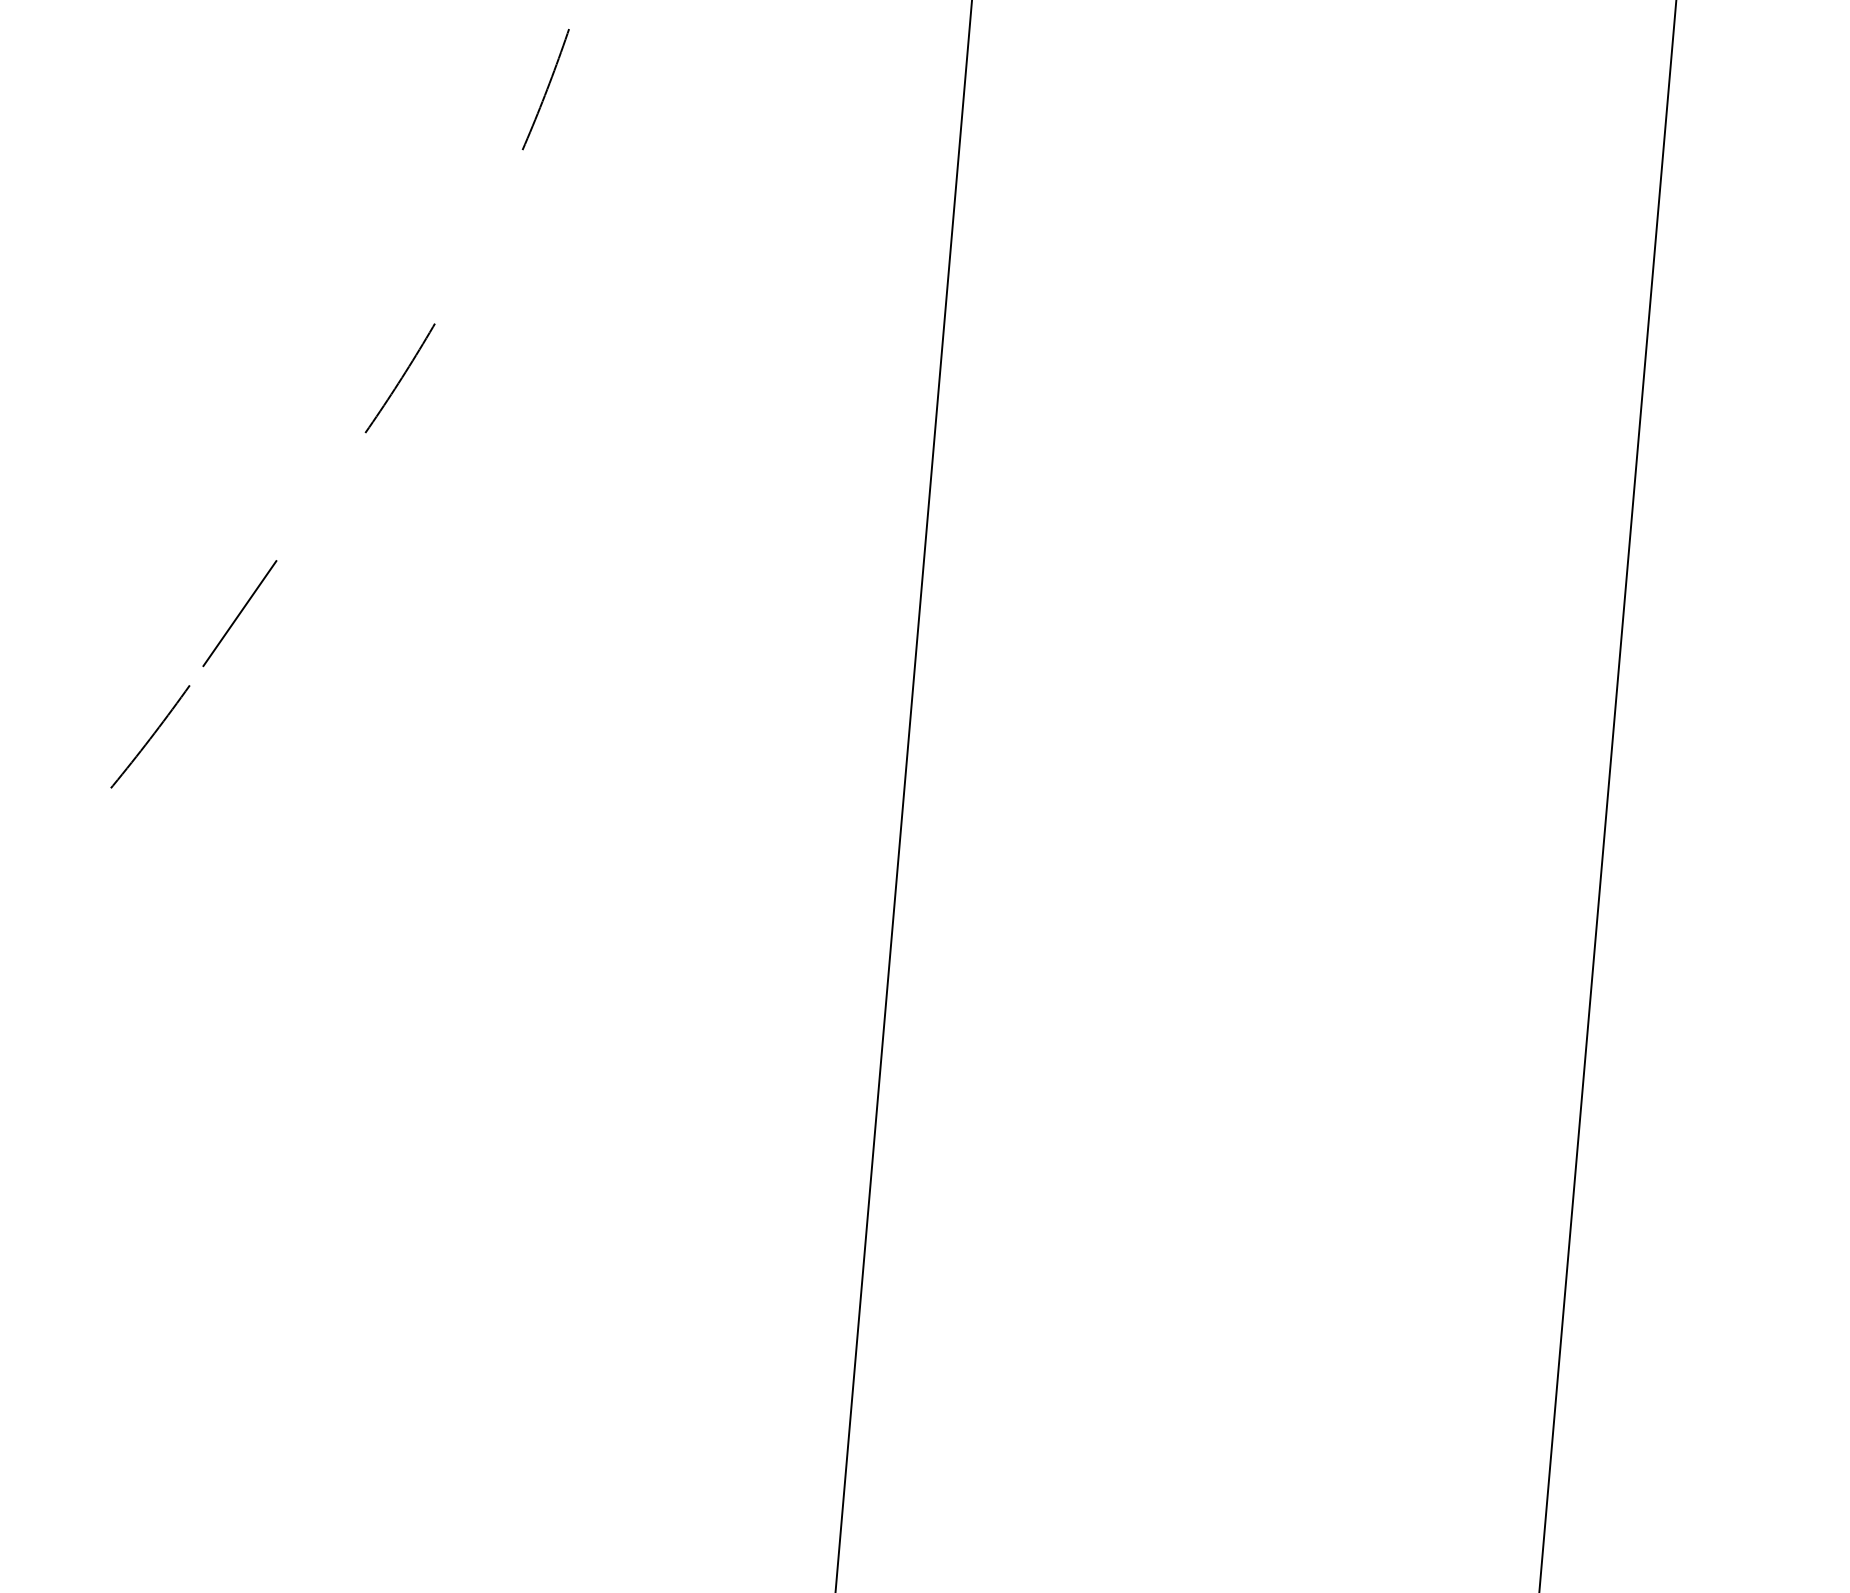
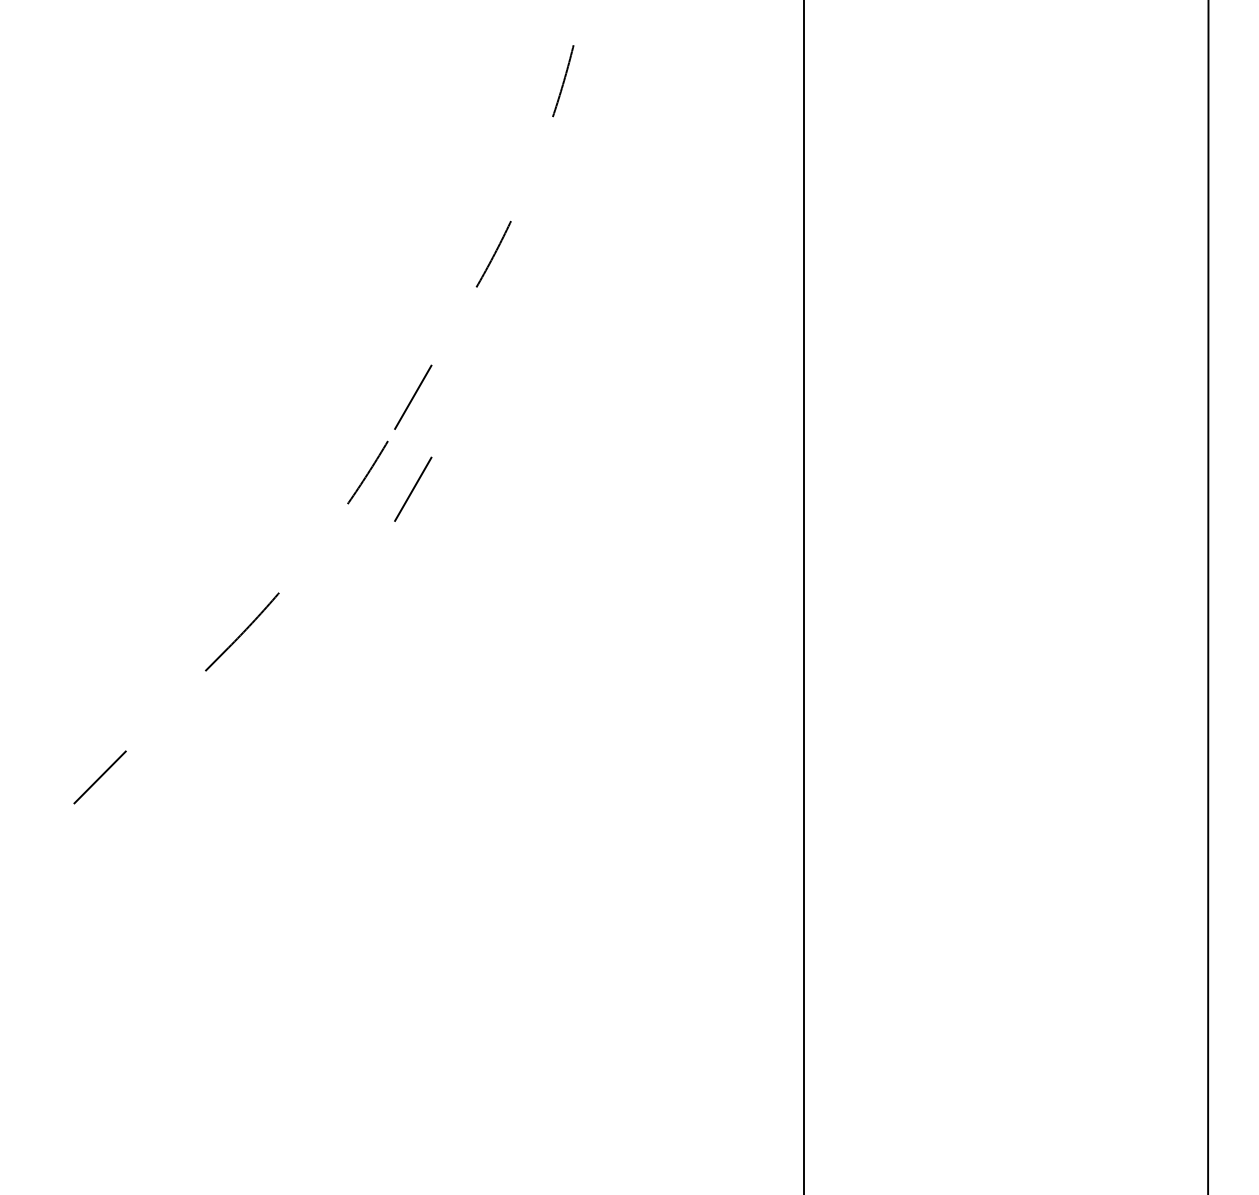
line: (226, 771) -> (413, 488), added

